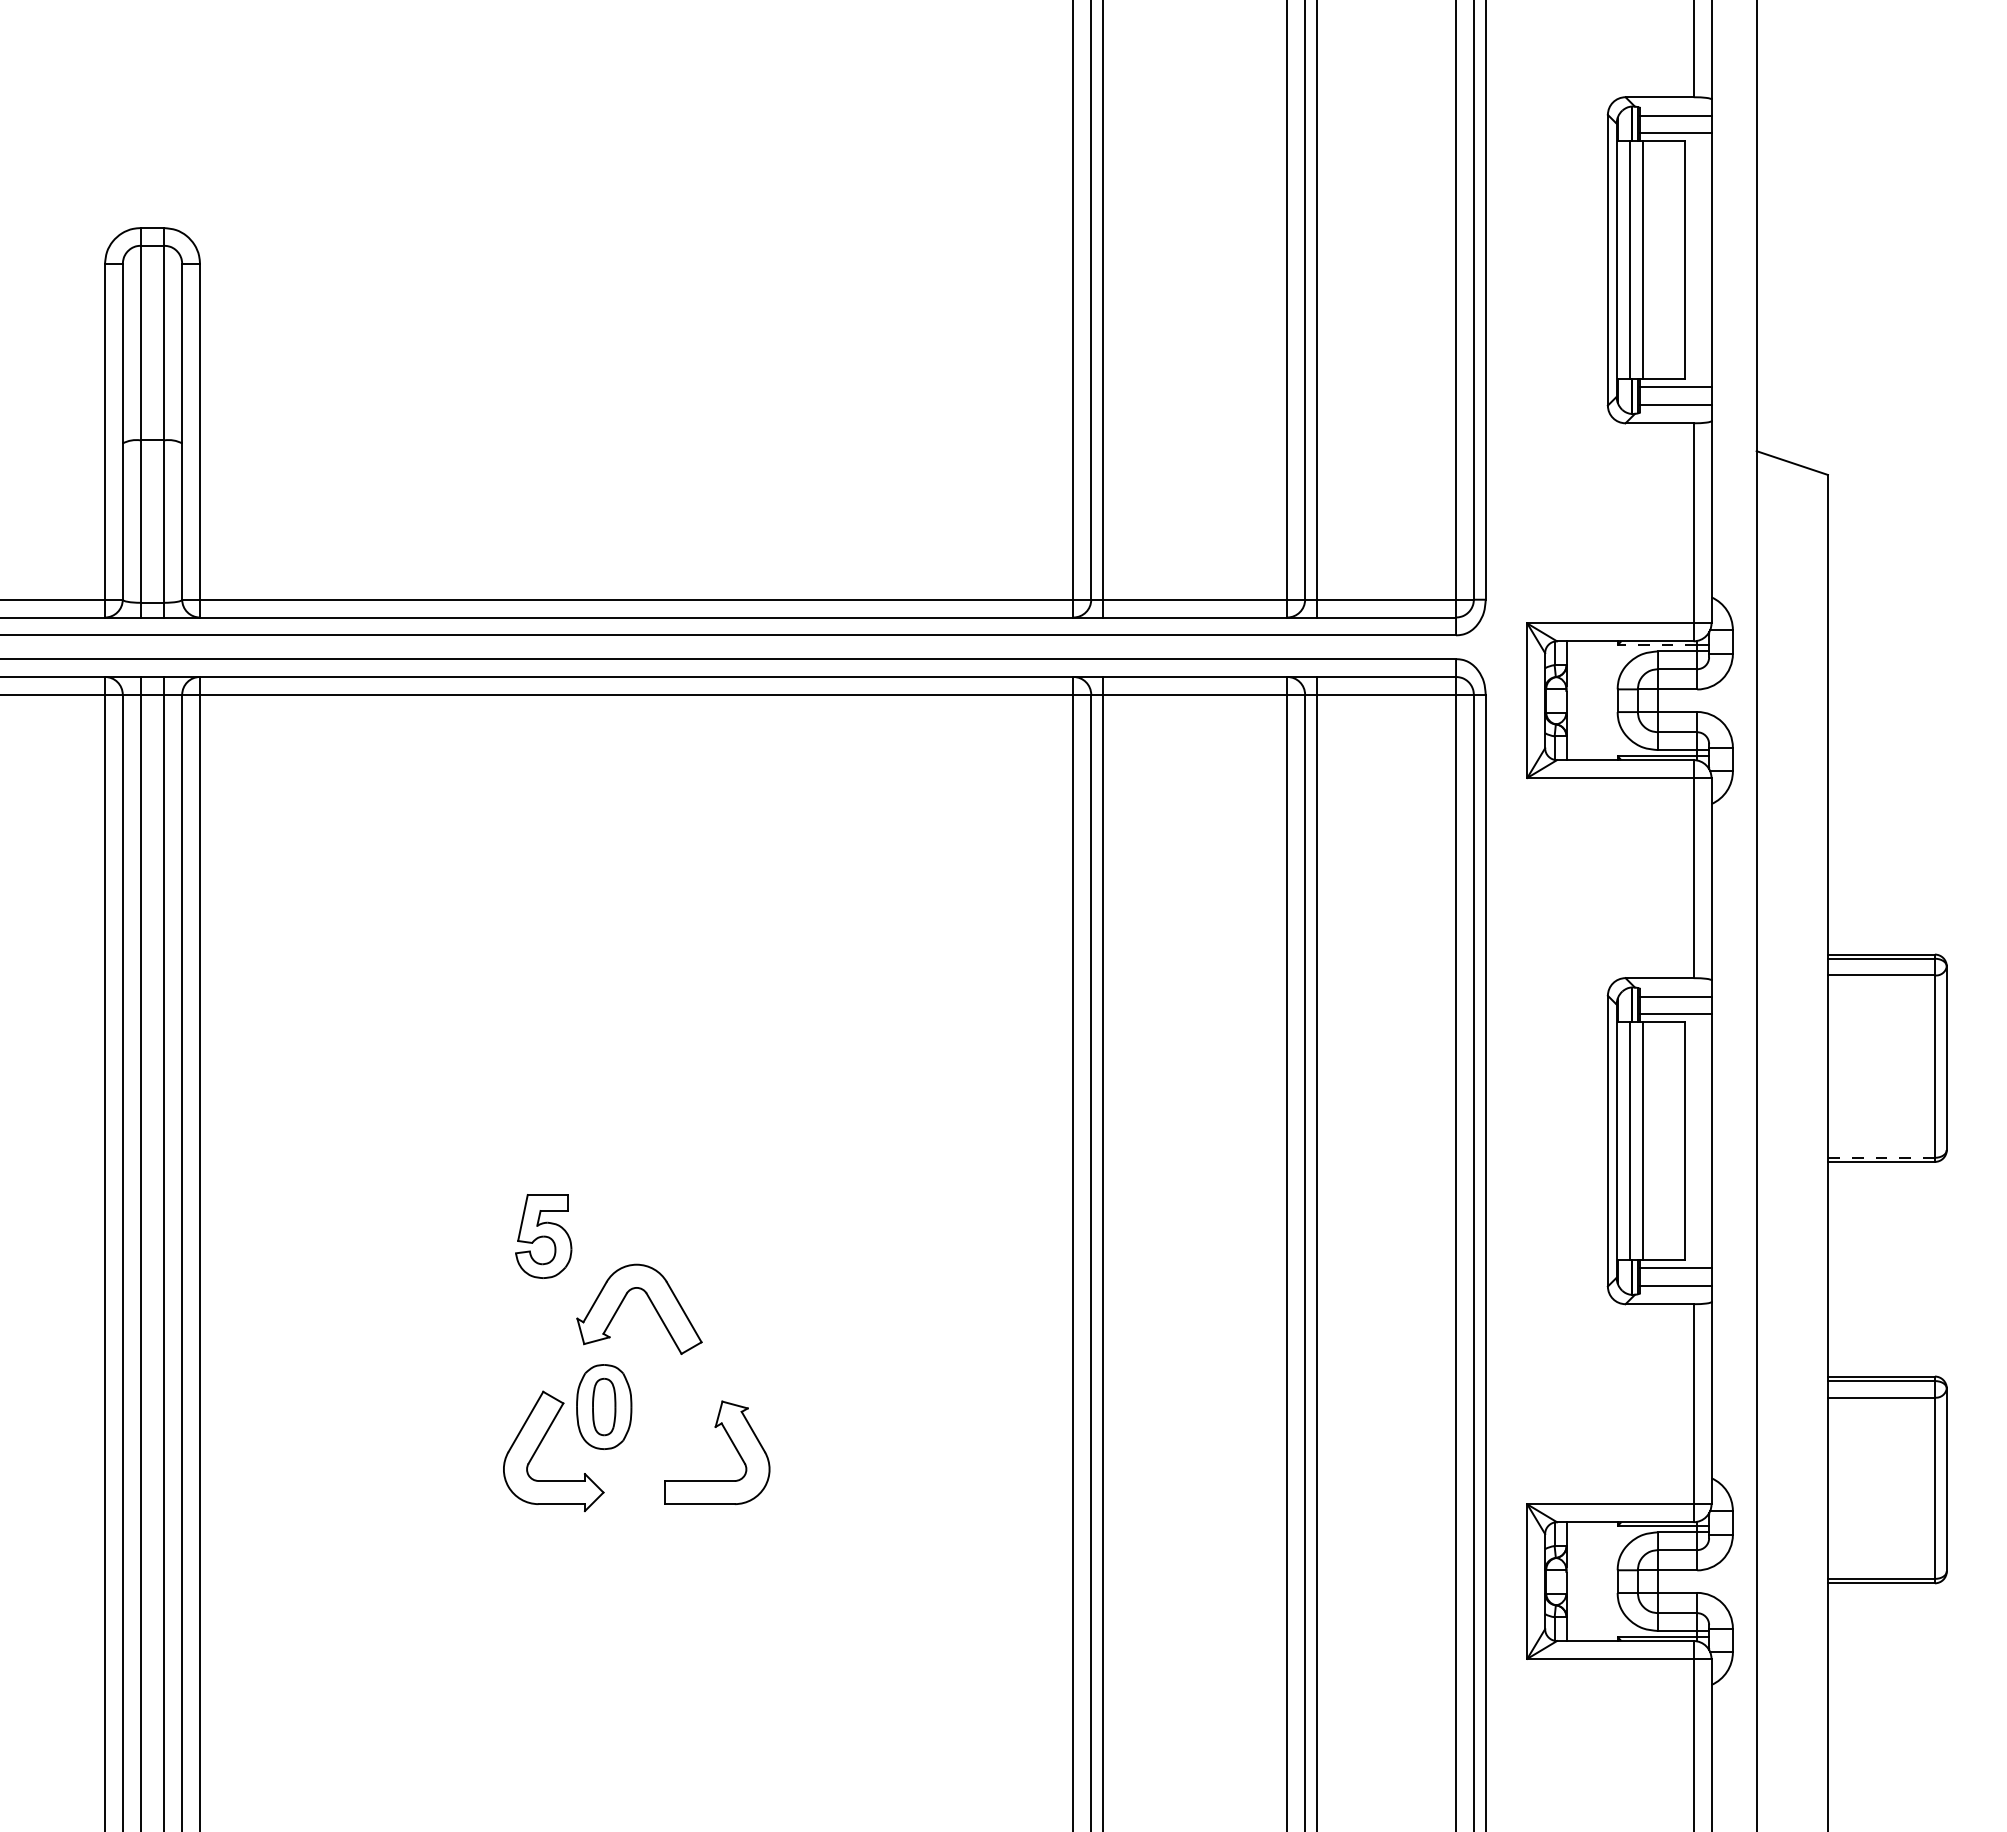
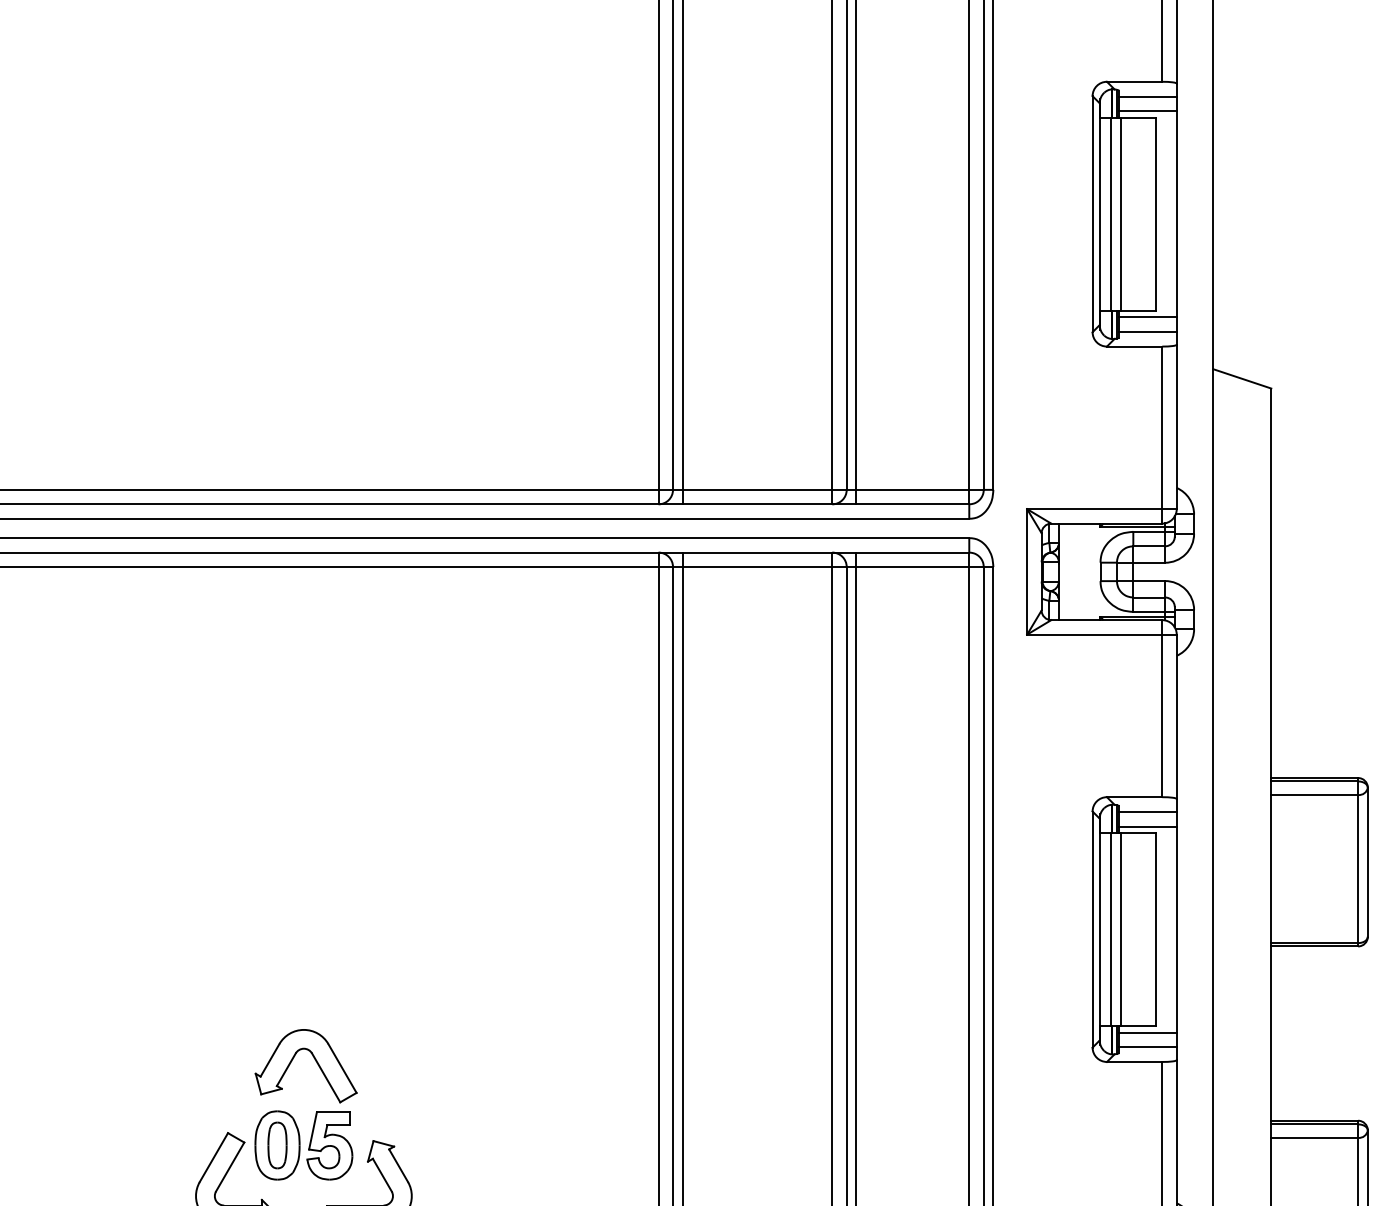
line: (1657, 645) -> (1132, 527), dashed -> solid
line: (1881, 1157) -> (1314, 942), dashed -> solid
part: (543, 1236) -> (329, 1145), moved

